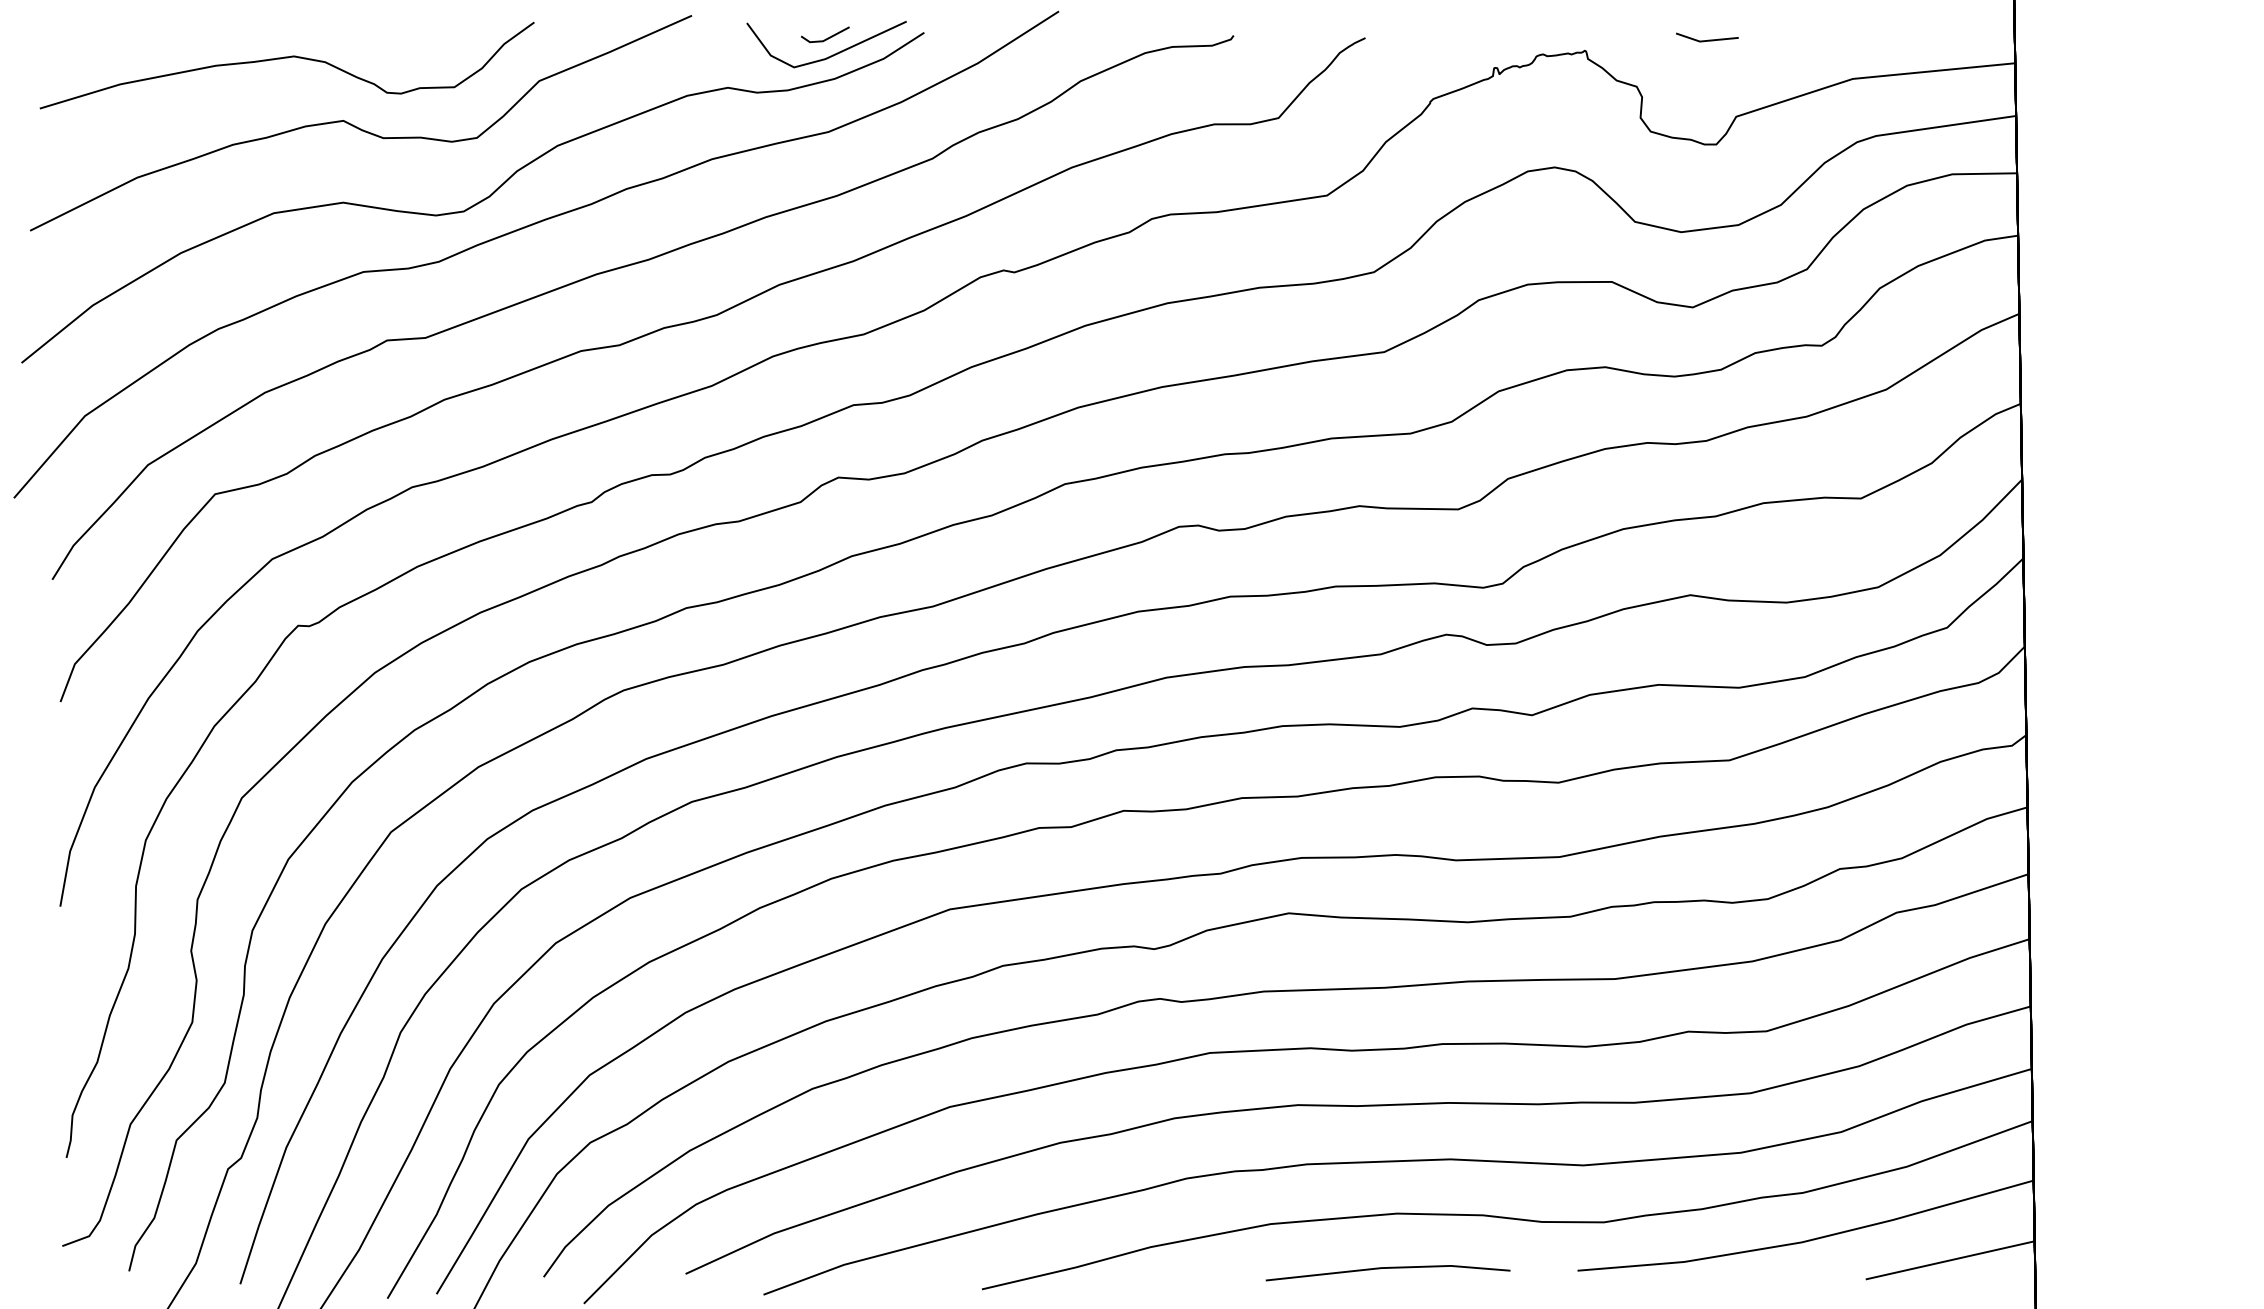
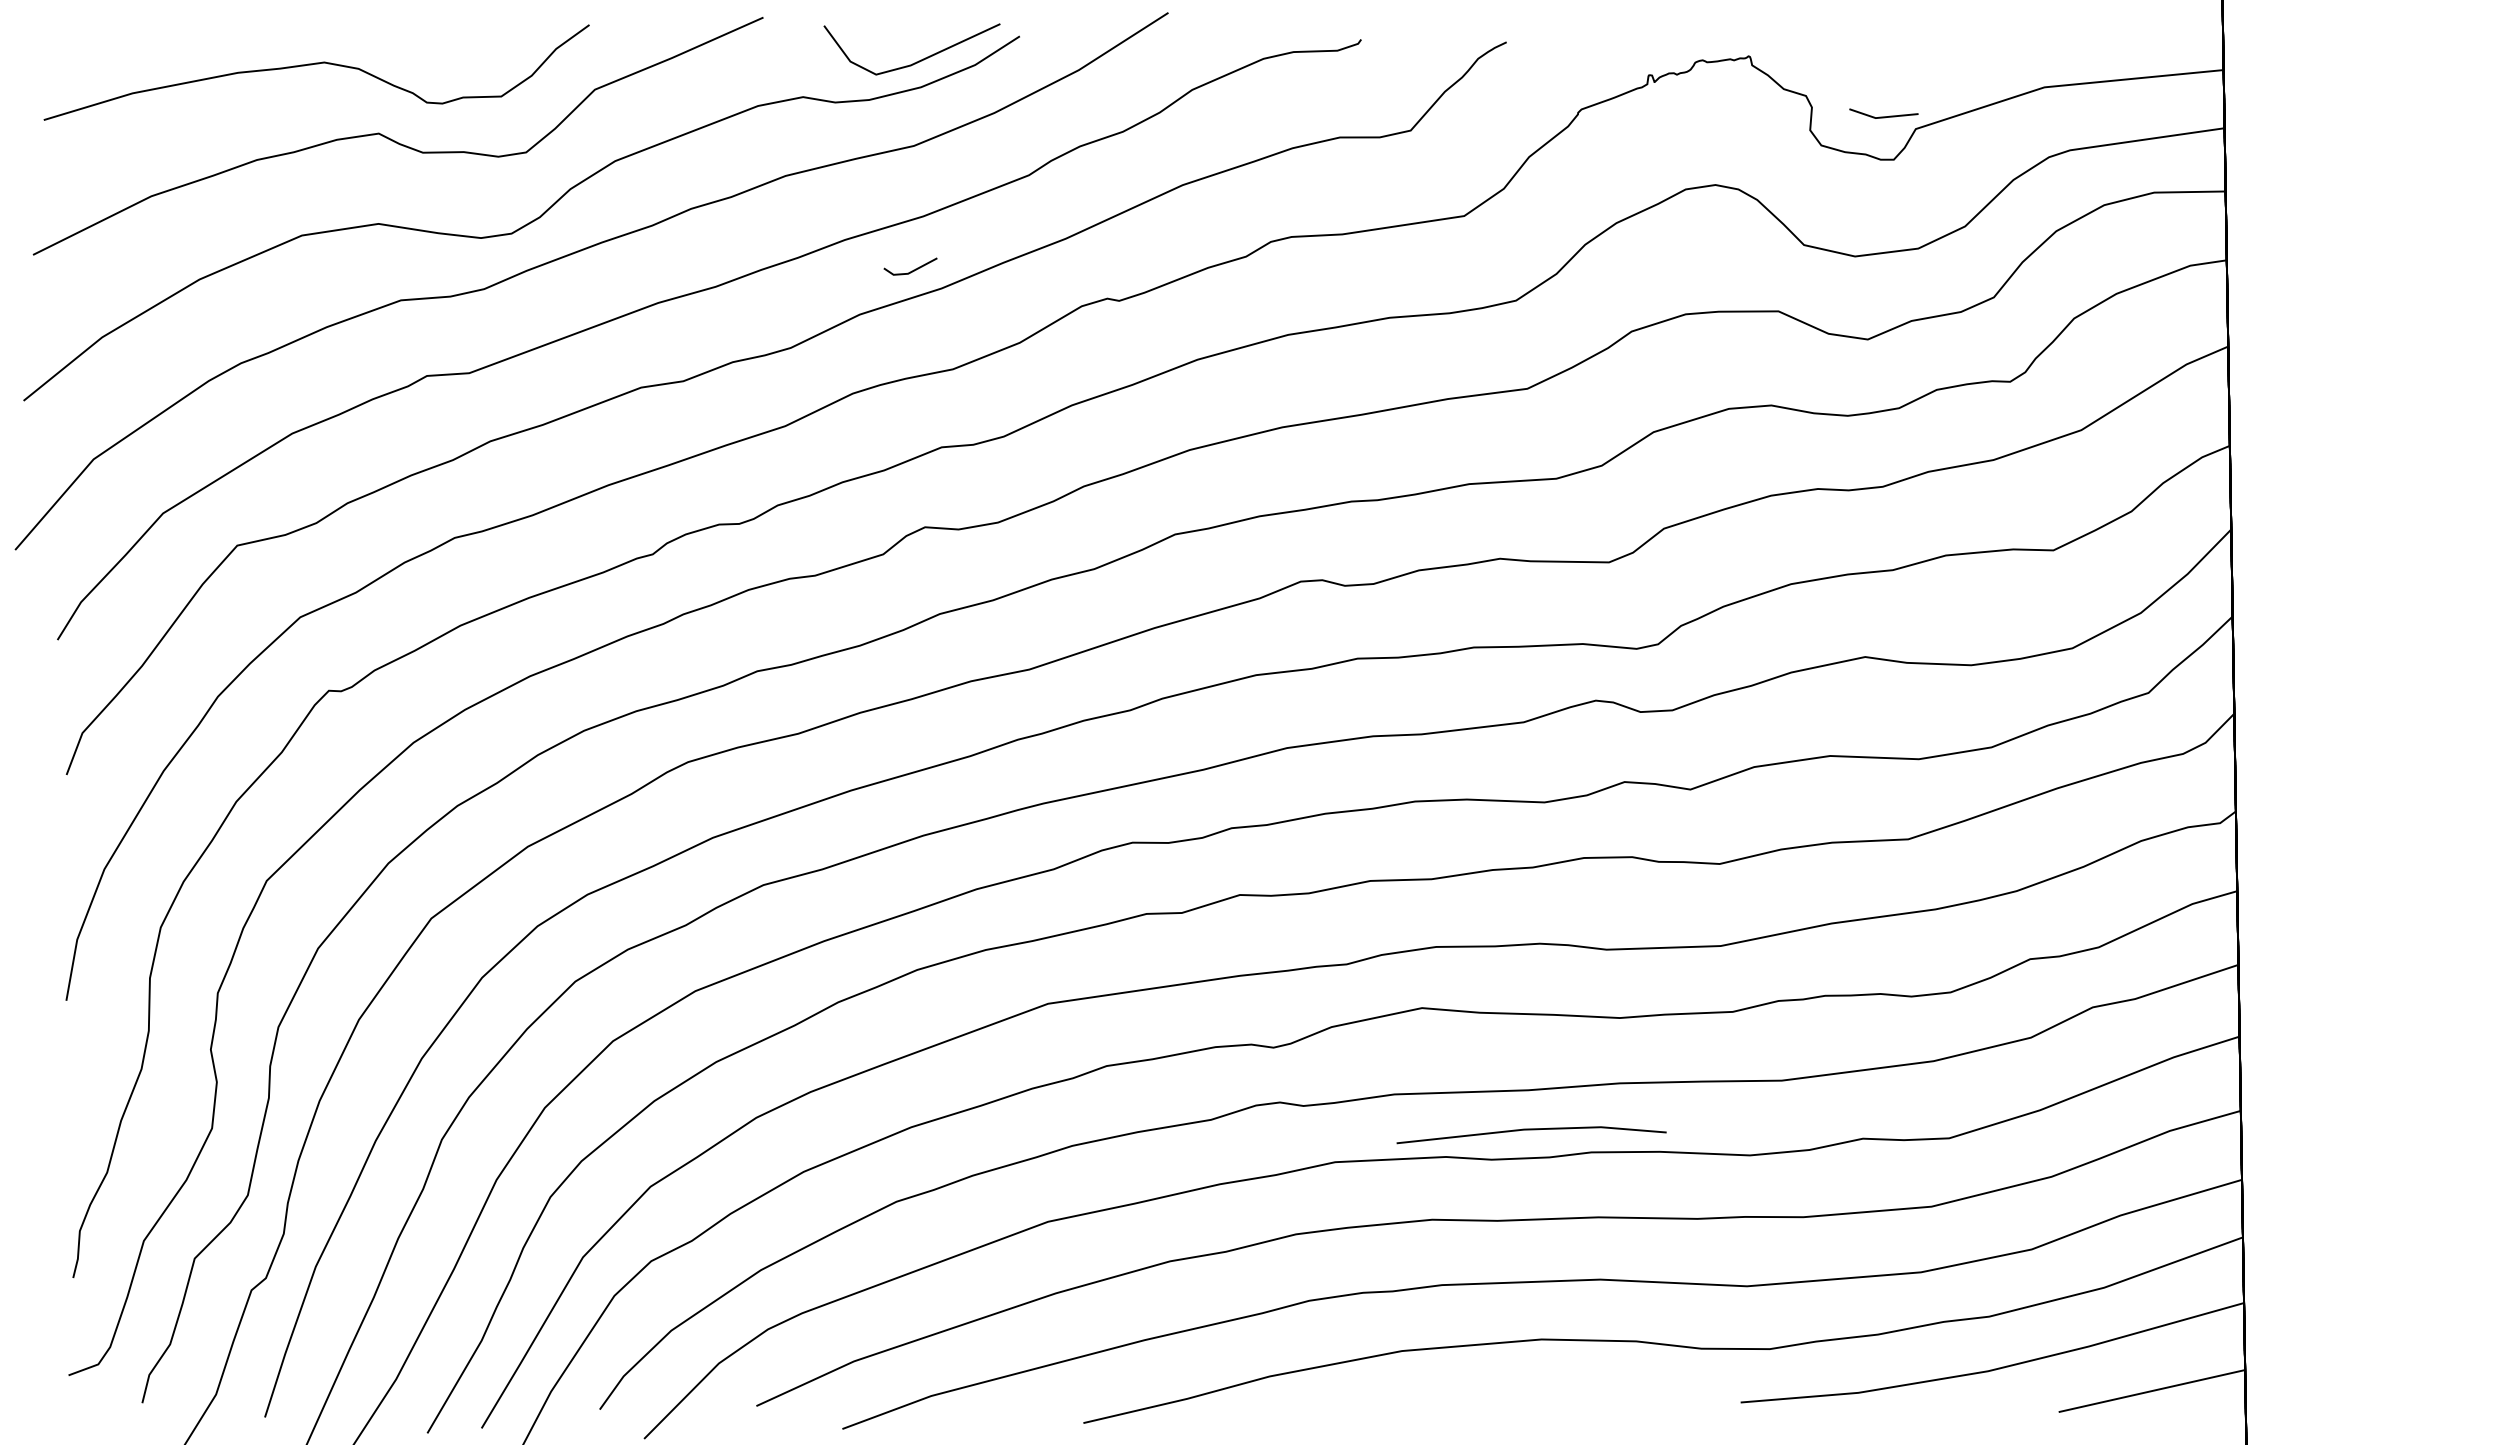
line: (826, 38) -> (911, 270), moved
line: (1706, 40) -> (1883, 116), moved
line: (1388, 1268) -> (1531, 1130), moved

